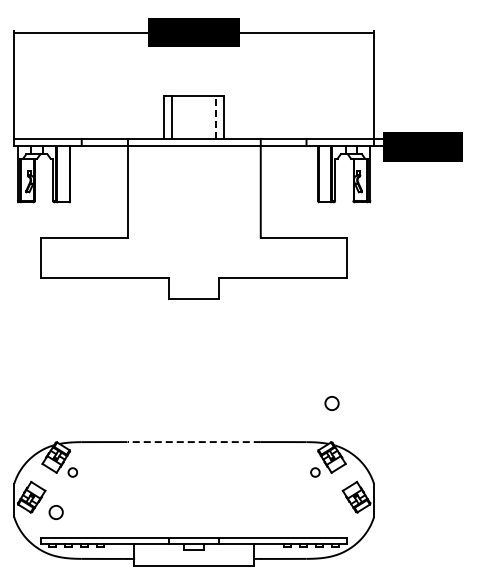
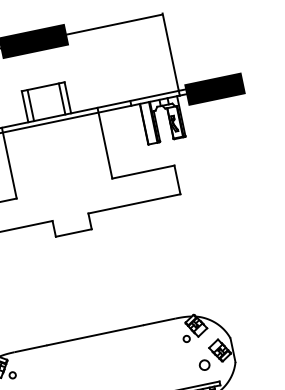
line: (215, 117) -> (61, 99), dashed -> solid
circle: (331, 403) -> (204, 365), moved
line: (194, 442) -> (95, 335), dashed -> solid

